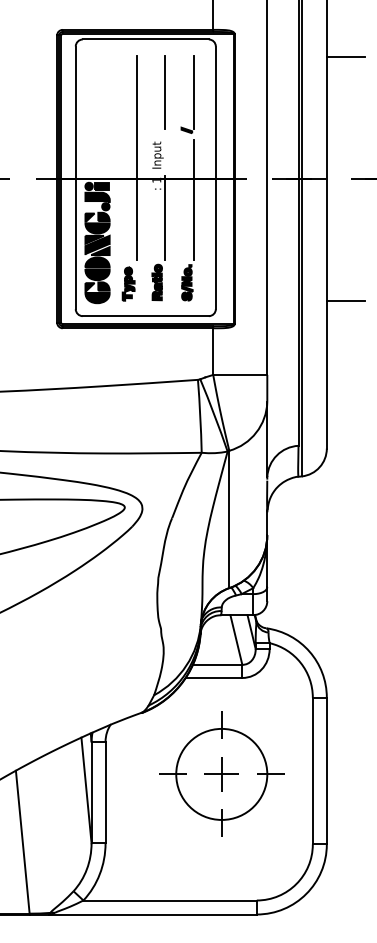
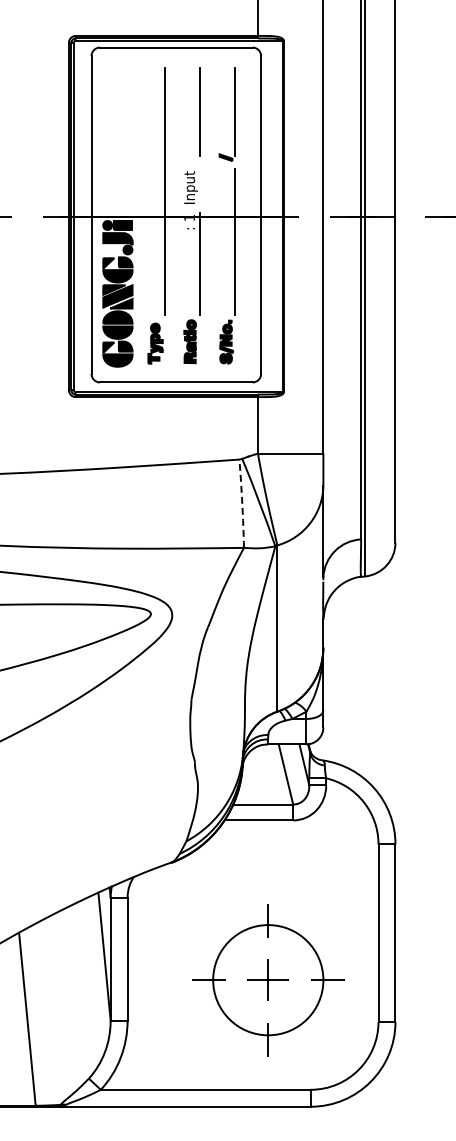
line: (345, 57) -> (418, 69), removed
line: (345, 301) -> (418, 364), removed
arc: (200, 416) -> (242, 503), solid -> dashed
part: (221, 774) -> (268, 980), moved

